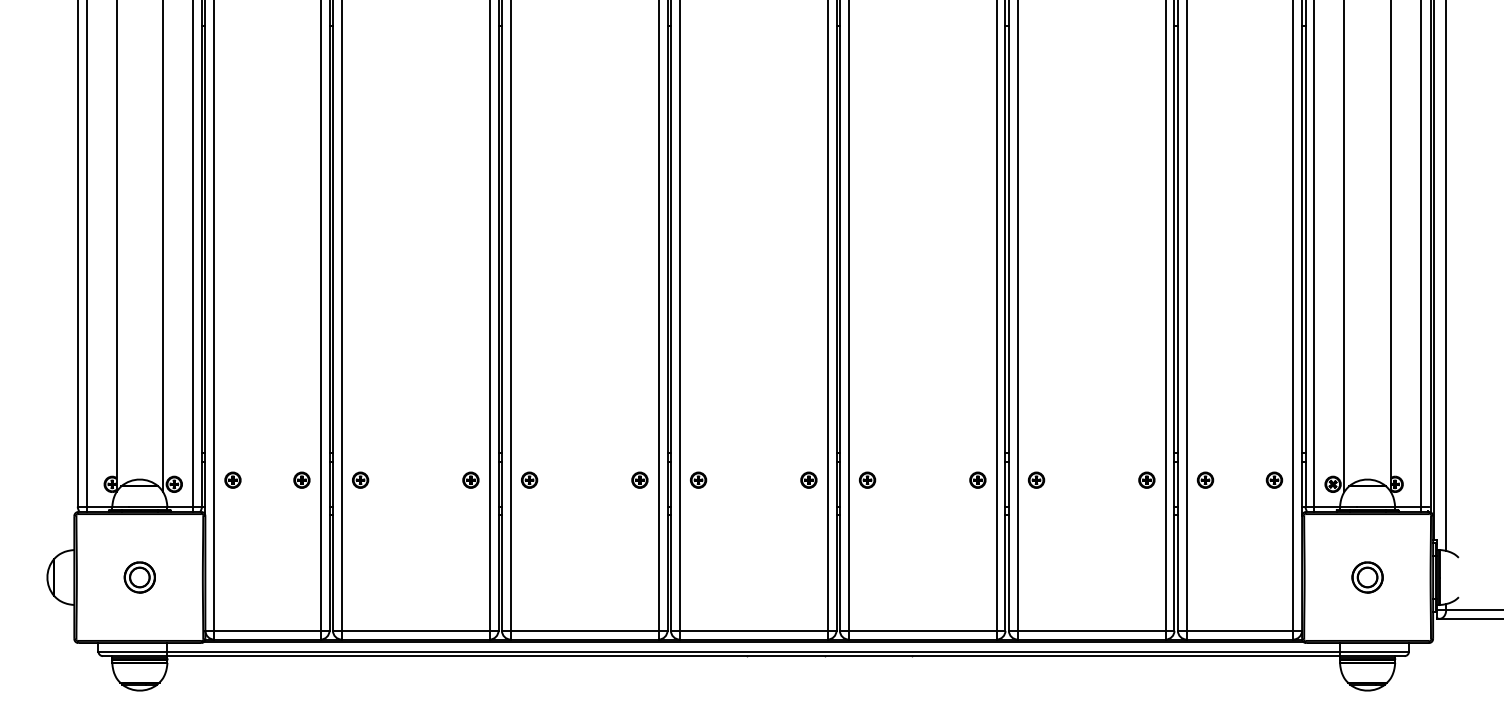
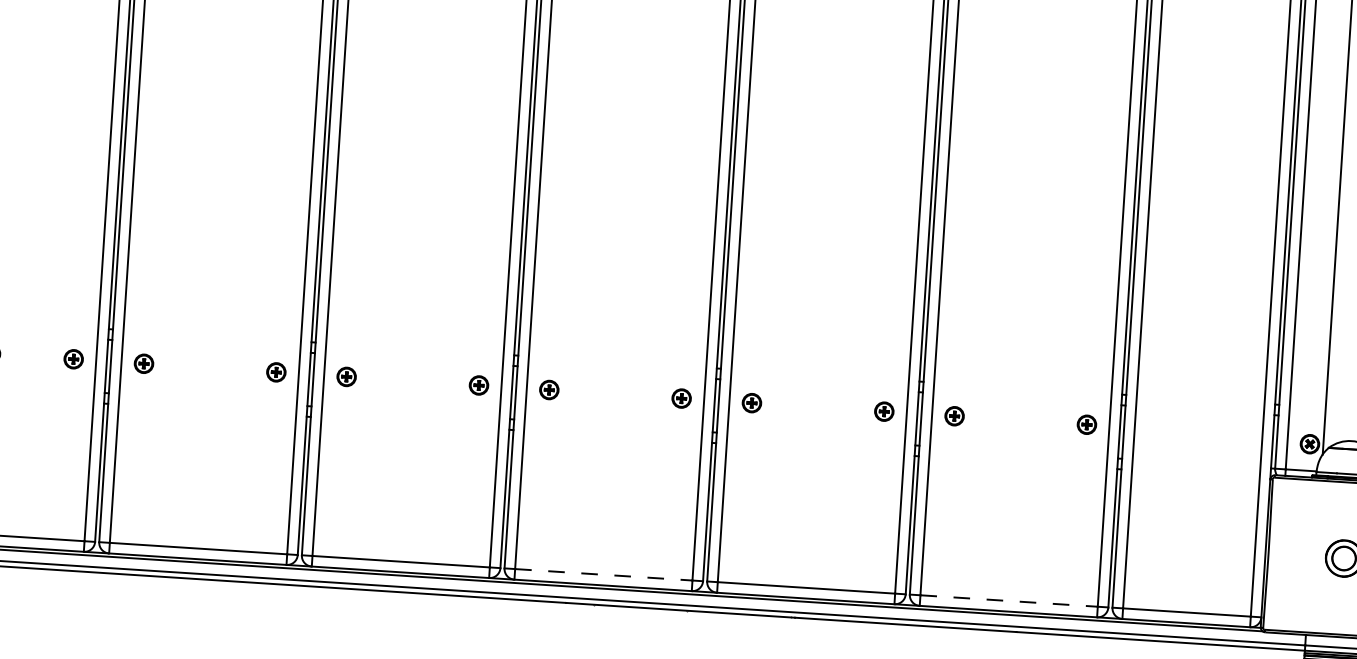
part: (1205, 479) -> (1157, 428), removed
part: (1274, 479) -> (1240, 433), removed
line: (753, 630) -> (603, 574), solid -> dashed
line: (1091, 630) -> (1008, 600), solid -> dashed

